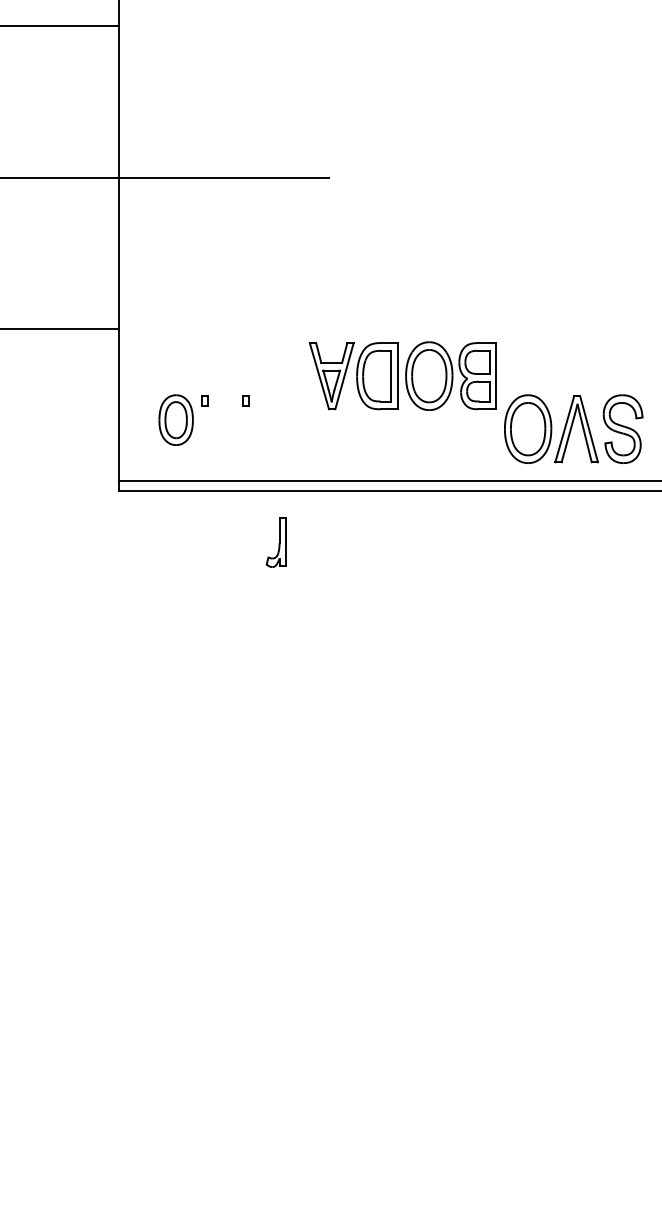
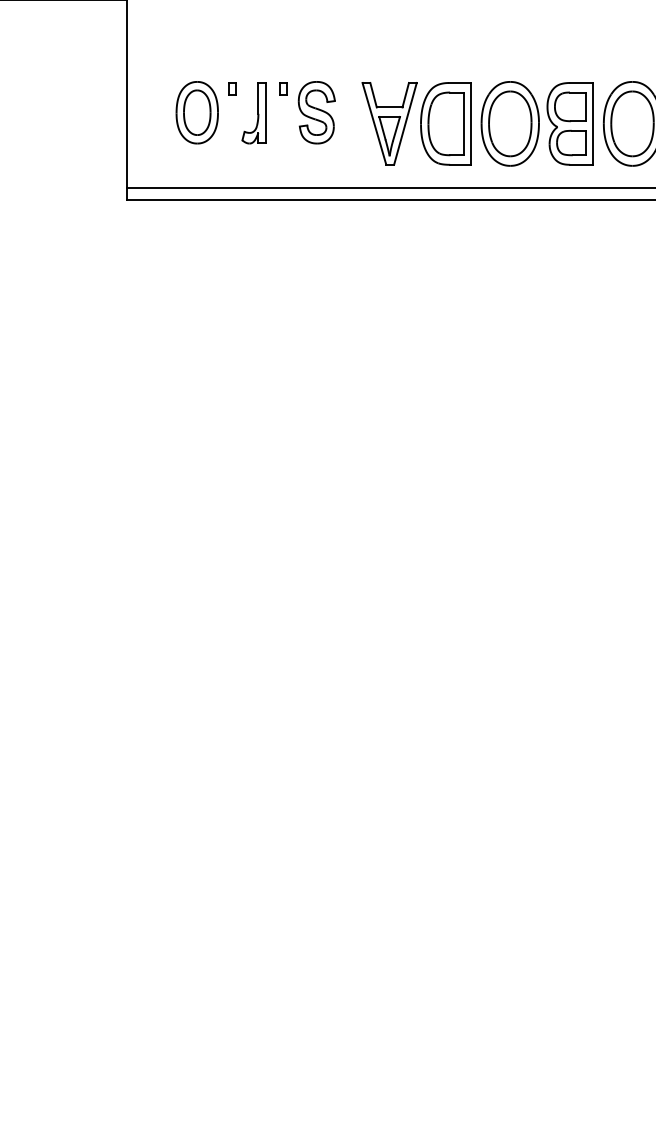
part: (402, 375) -> (477, 123), moved
part: (272, 419) -> (316, 111), added
part: (275, 542) -> (253, 113), moved

